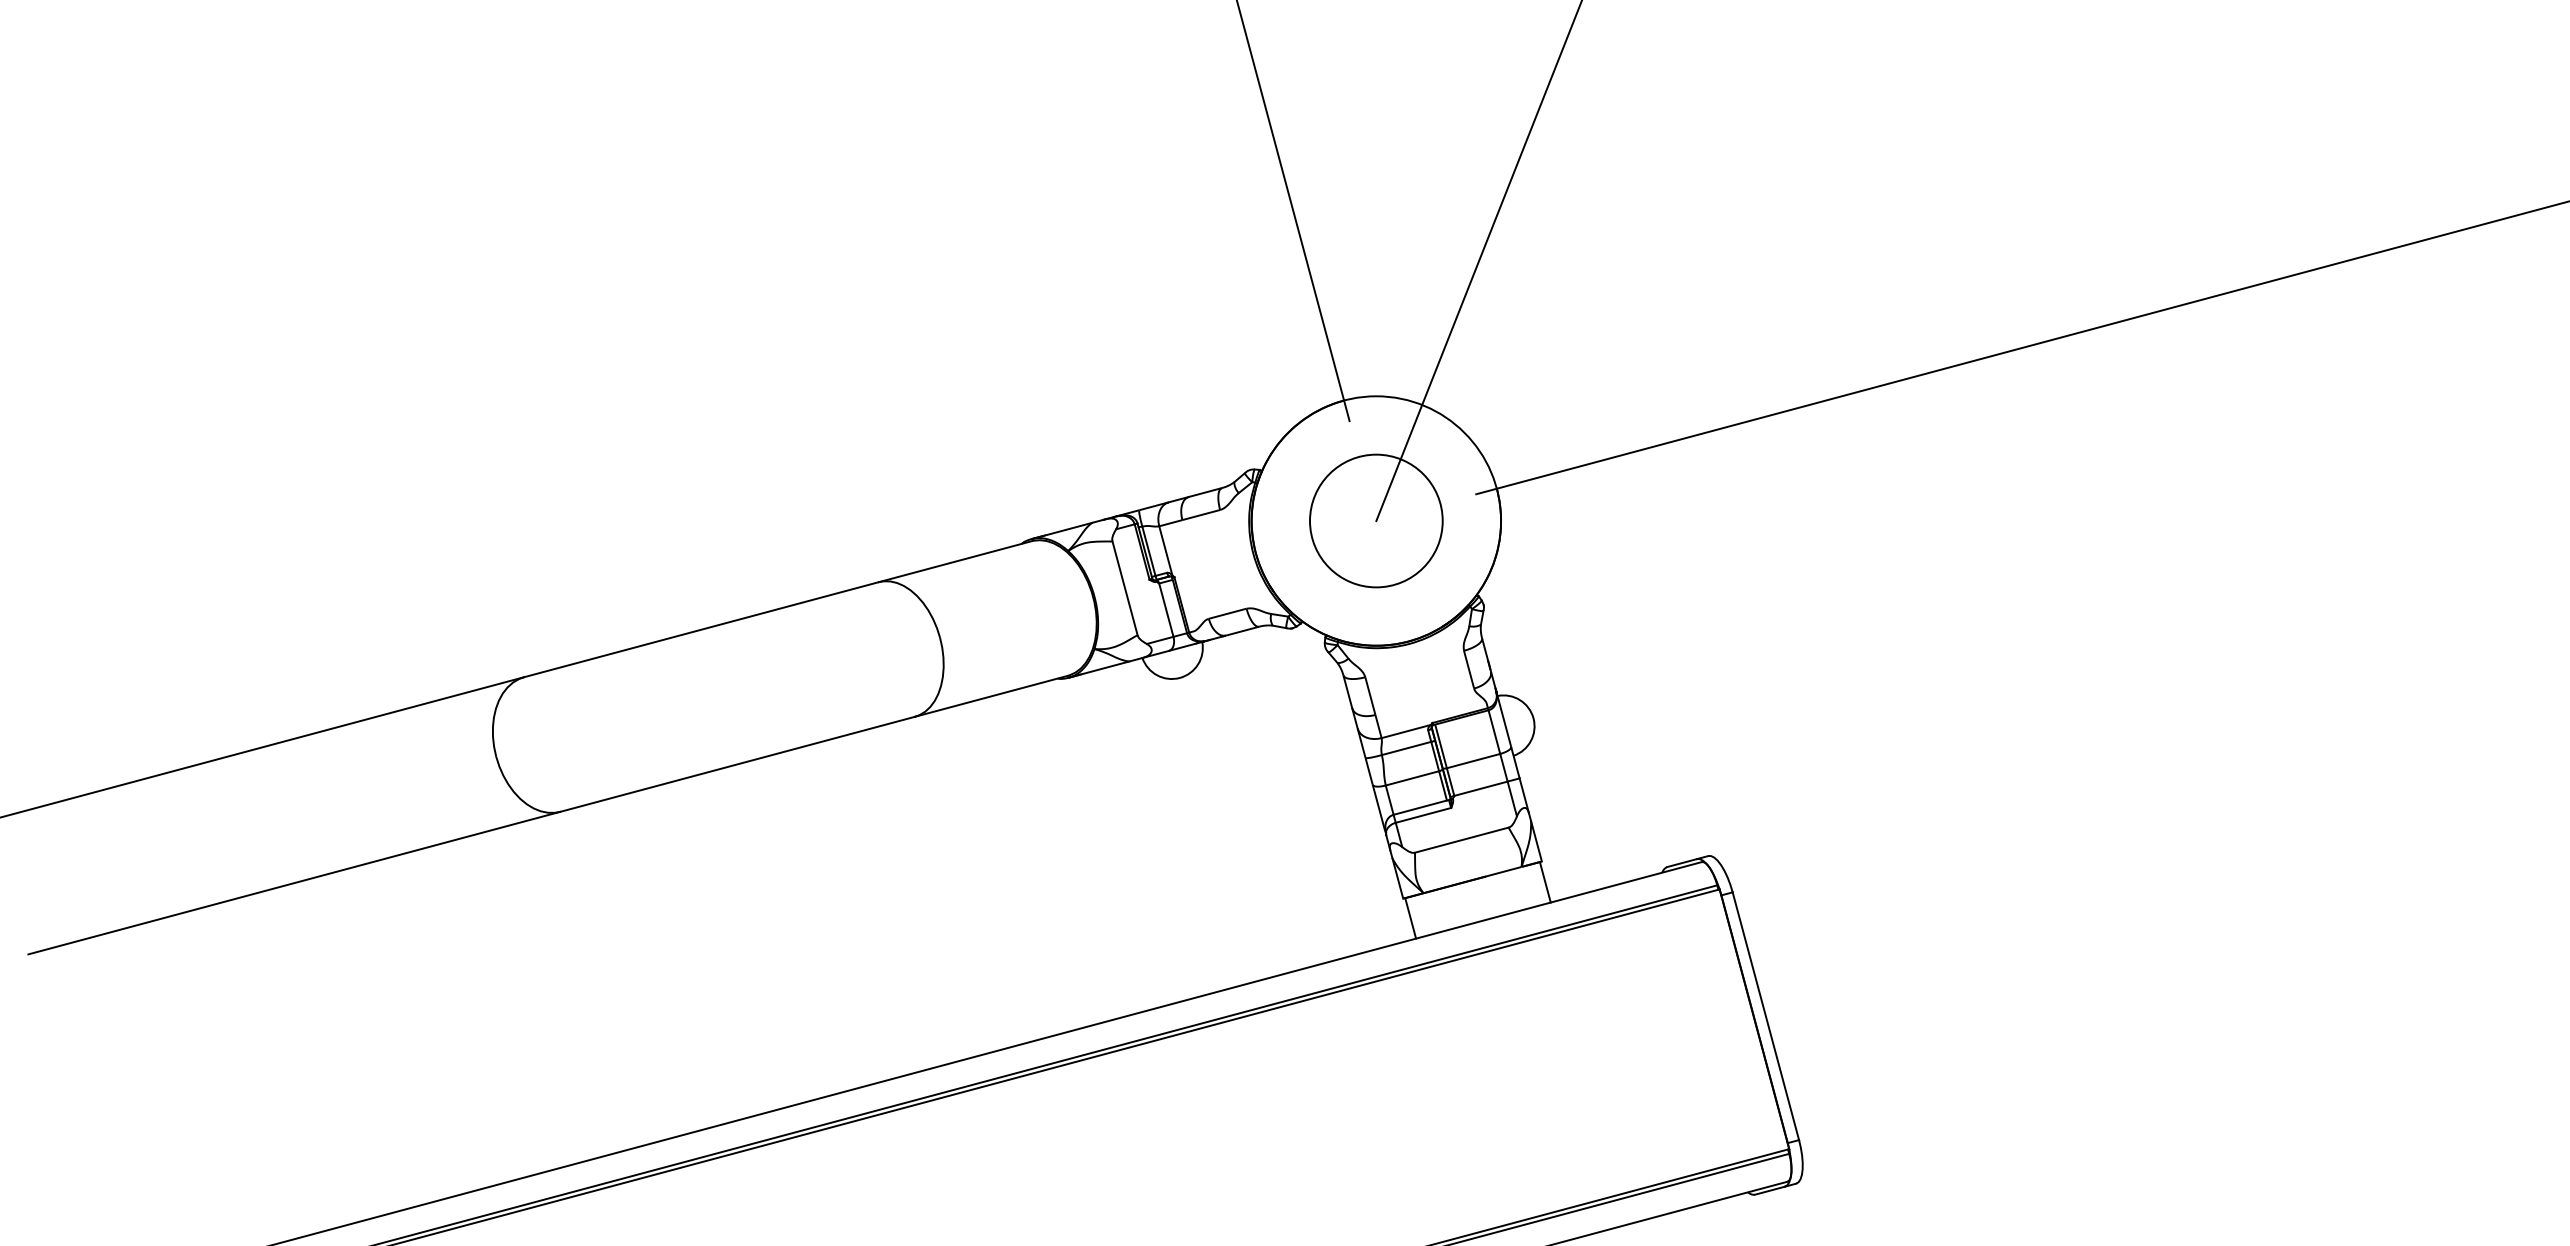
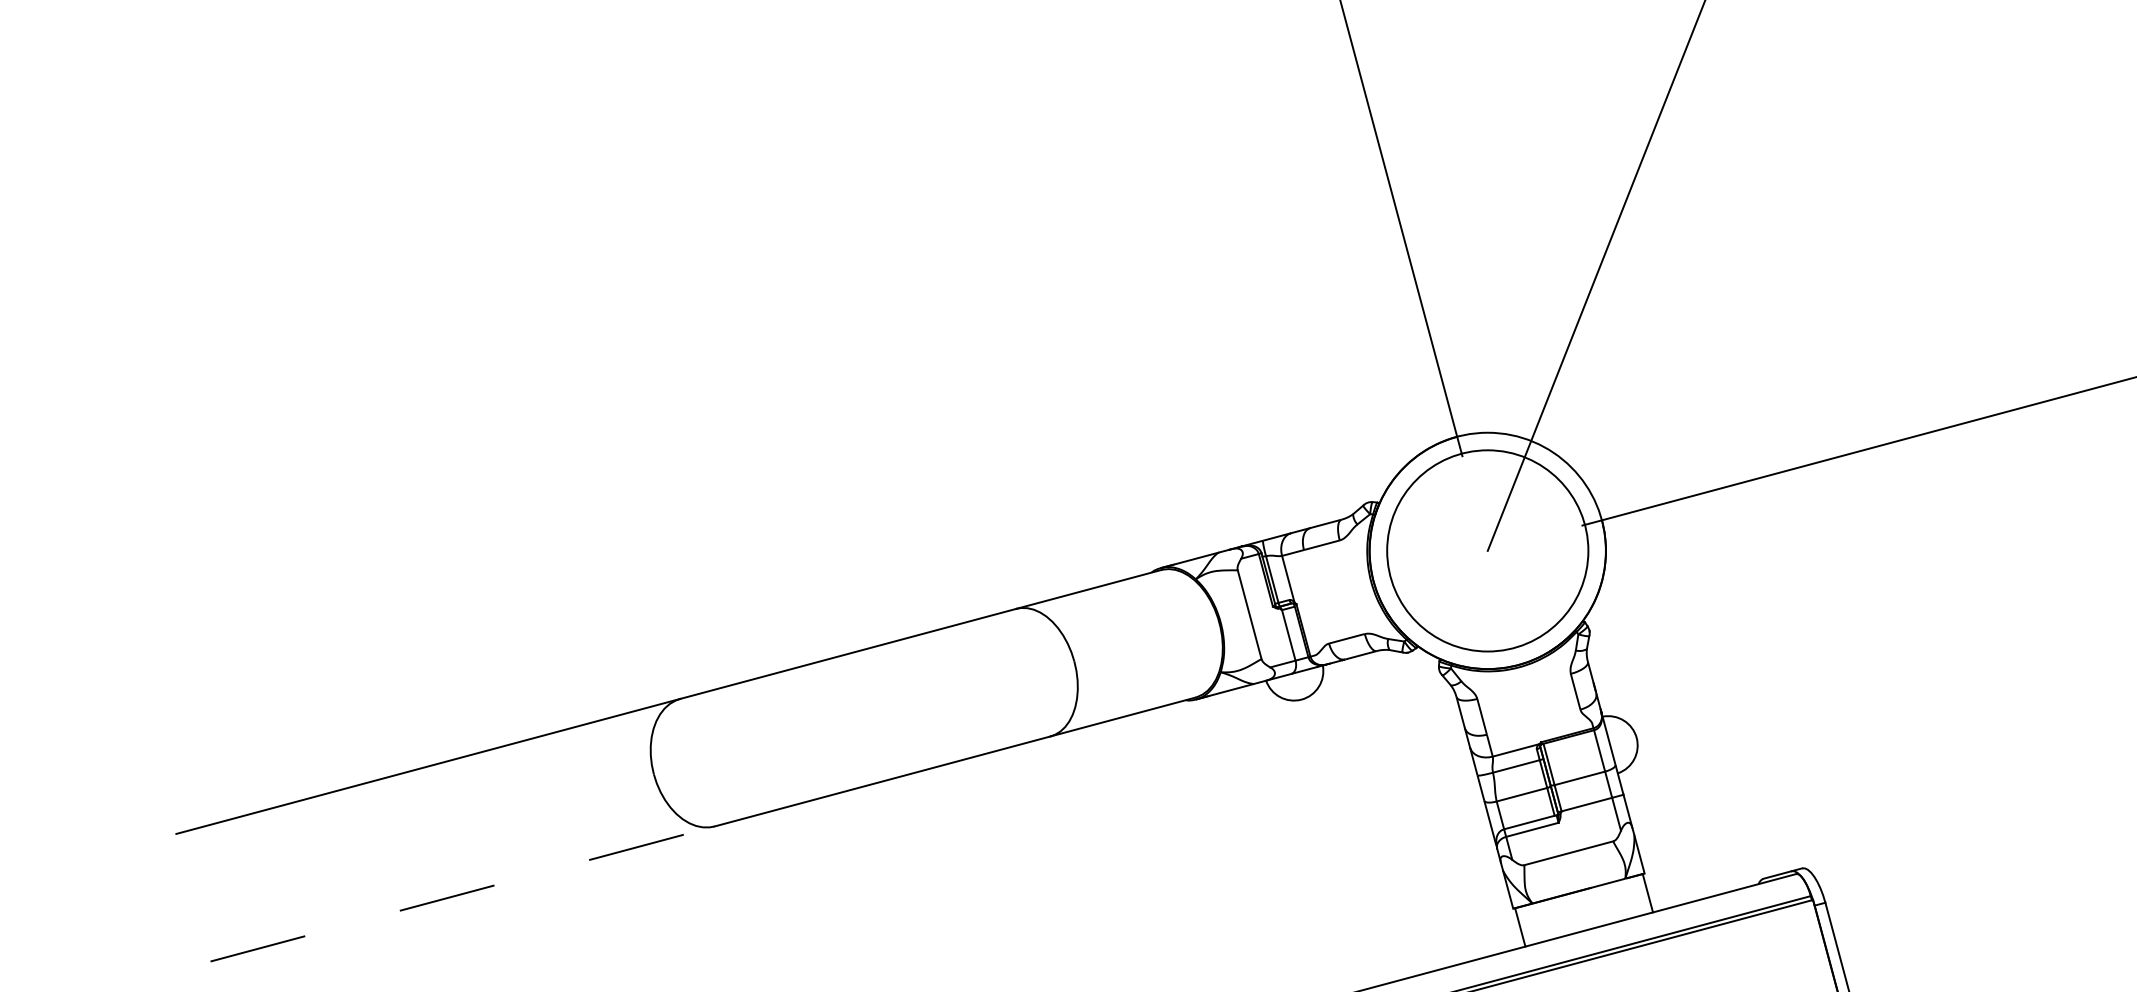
circle: (1376, 520) -> (1487, 550), size x1.6
line: (294, 883) -> (462, 894), solid -> dashed

